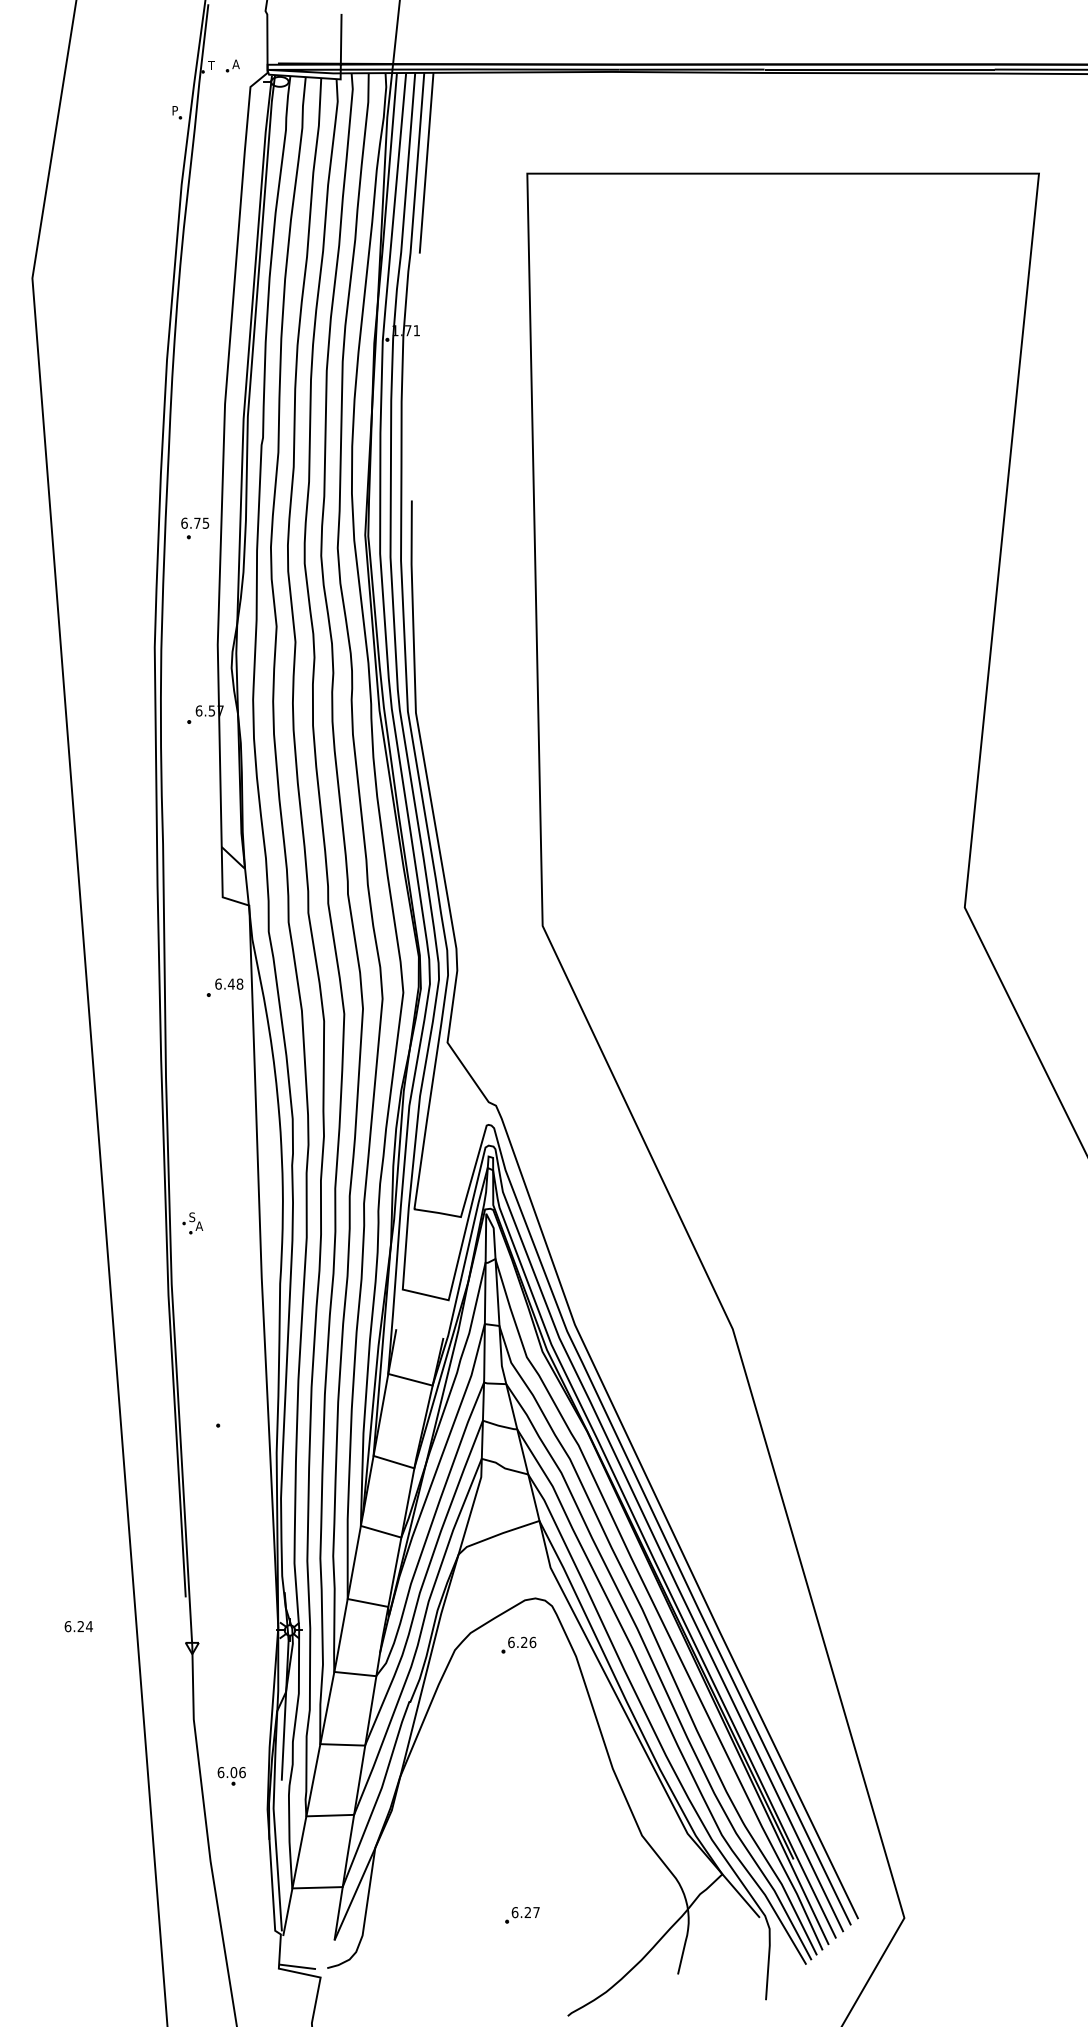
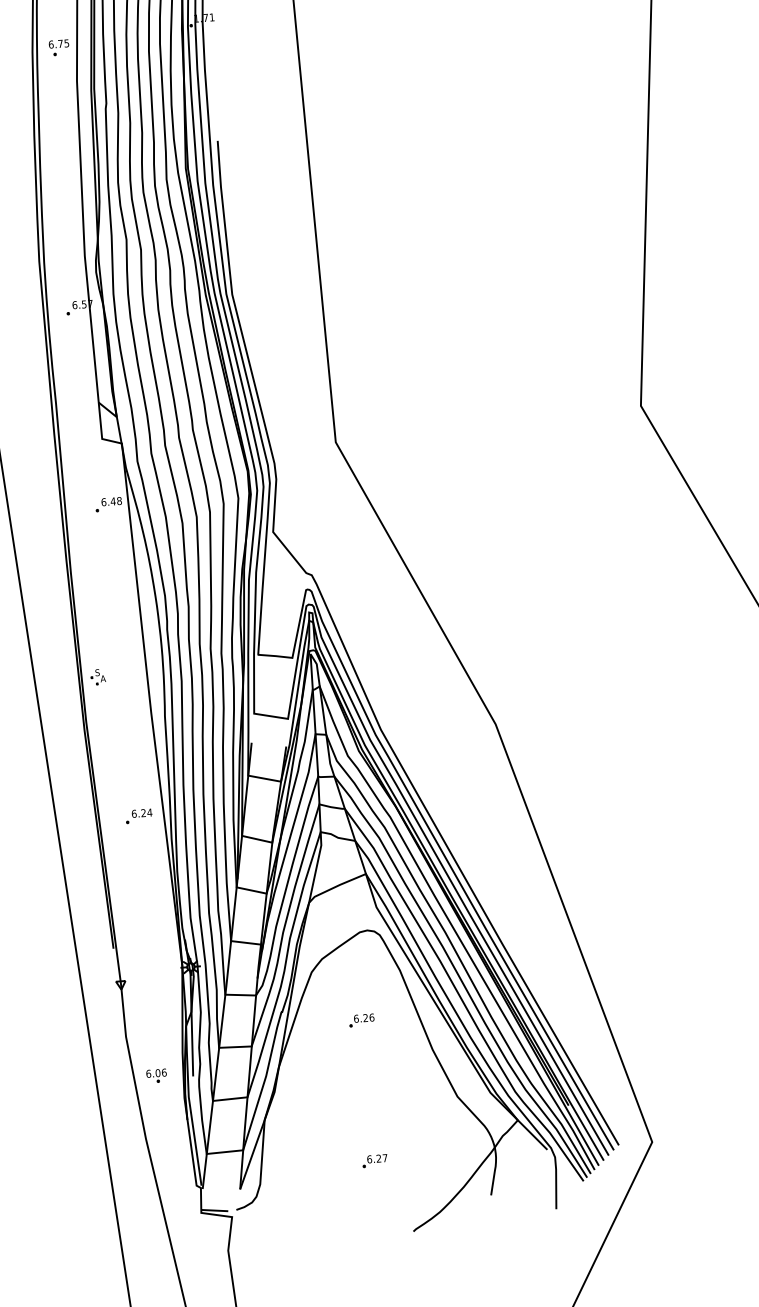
part: (195, 528) -> (59, 47), moved
text: (78, 1626) -> (141, 813), moved
part: (518, 1644) -> (361, 1019), moved

